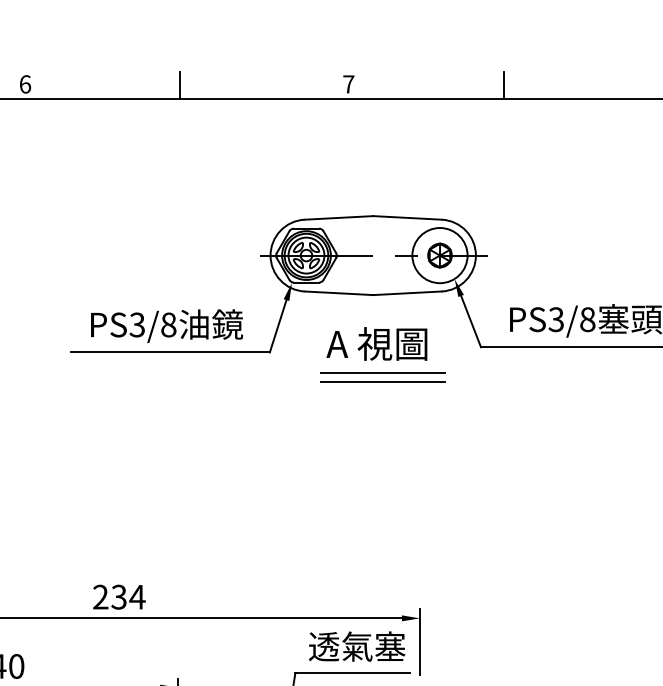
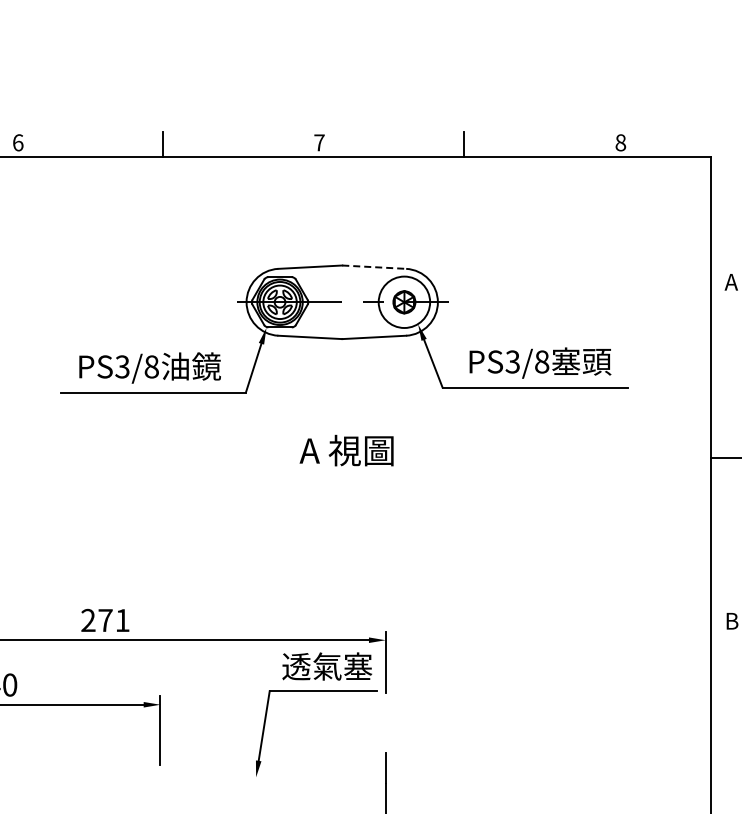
line: (407, 218) -> (374, 267), solid -> dashed
text: (376, 343) -> (346, 450), moved
line: (383, 372) -> (351, 411), removed
line: (383, 382) -> (351, 420), removed
text: (128, 597) -> (114, 620), 234 -> 271

